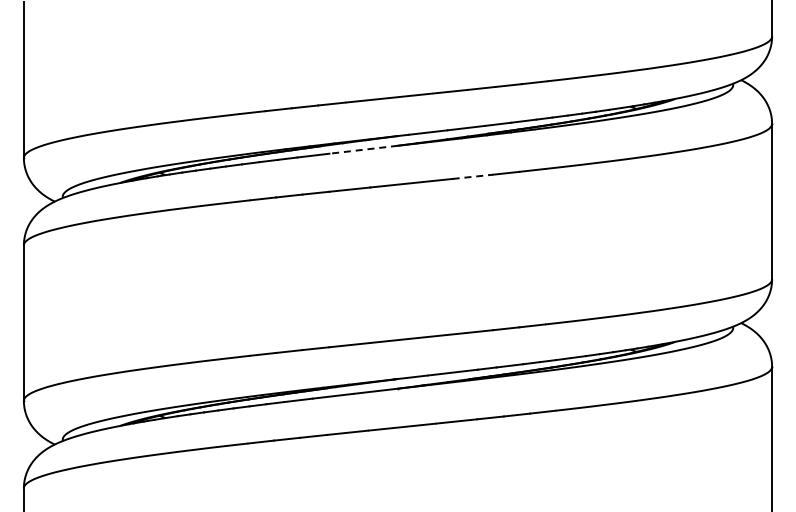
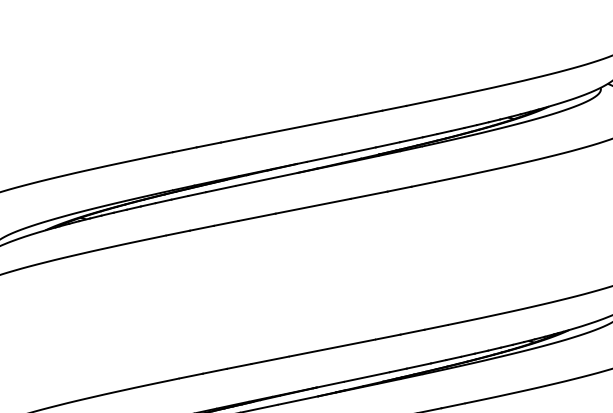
line: (363, 149) -> (266, 179), dashed -> solid
line: (473, 176) -> (369, 194), dashed -> solid

